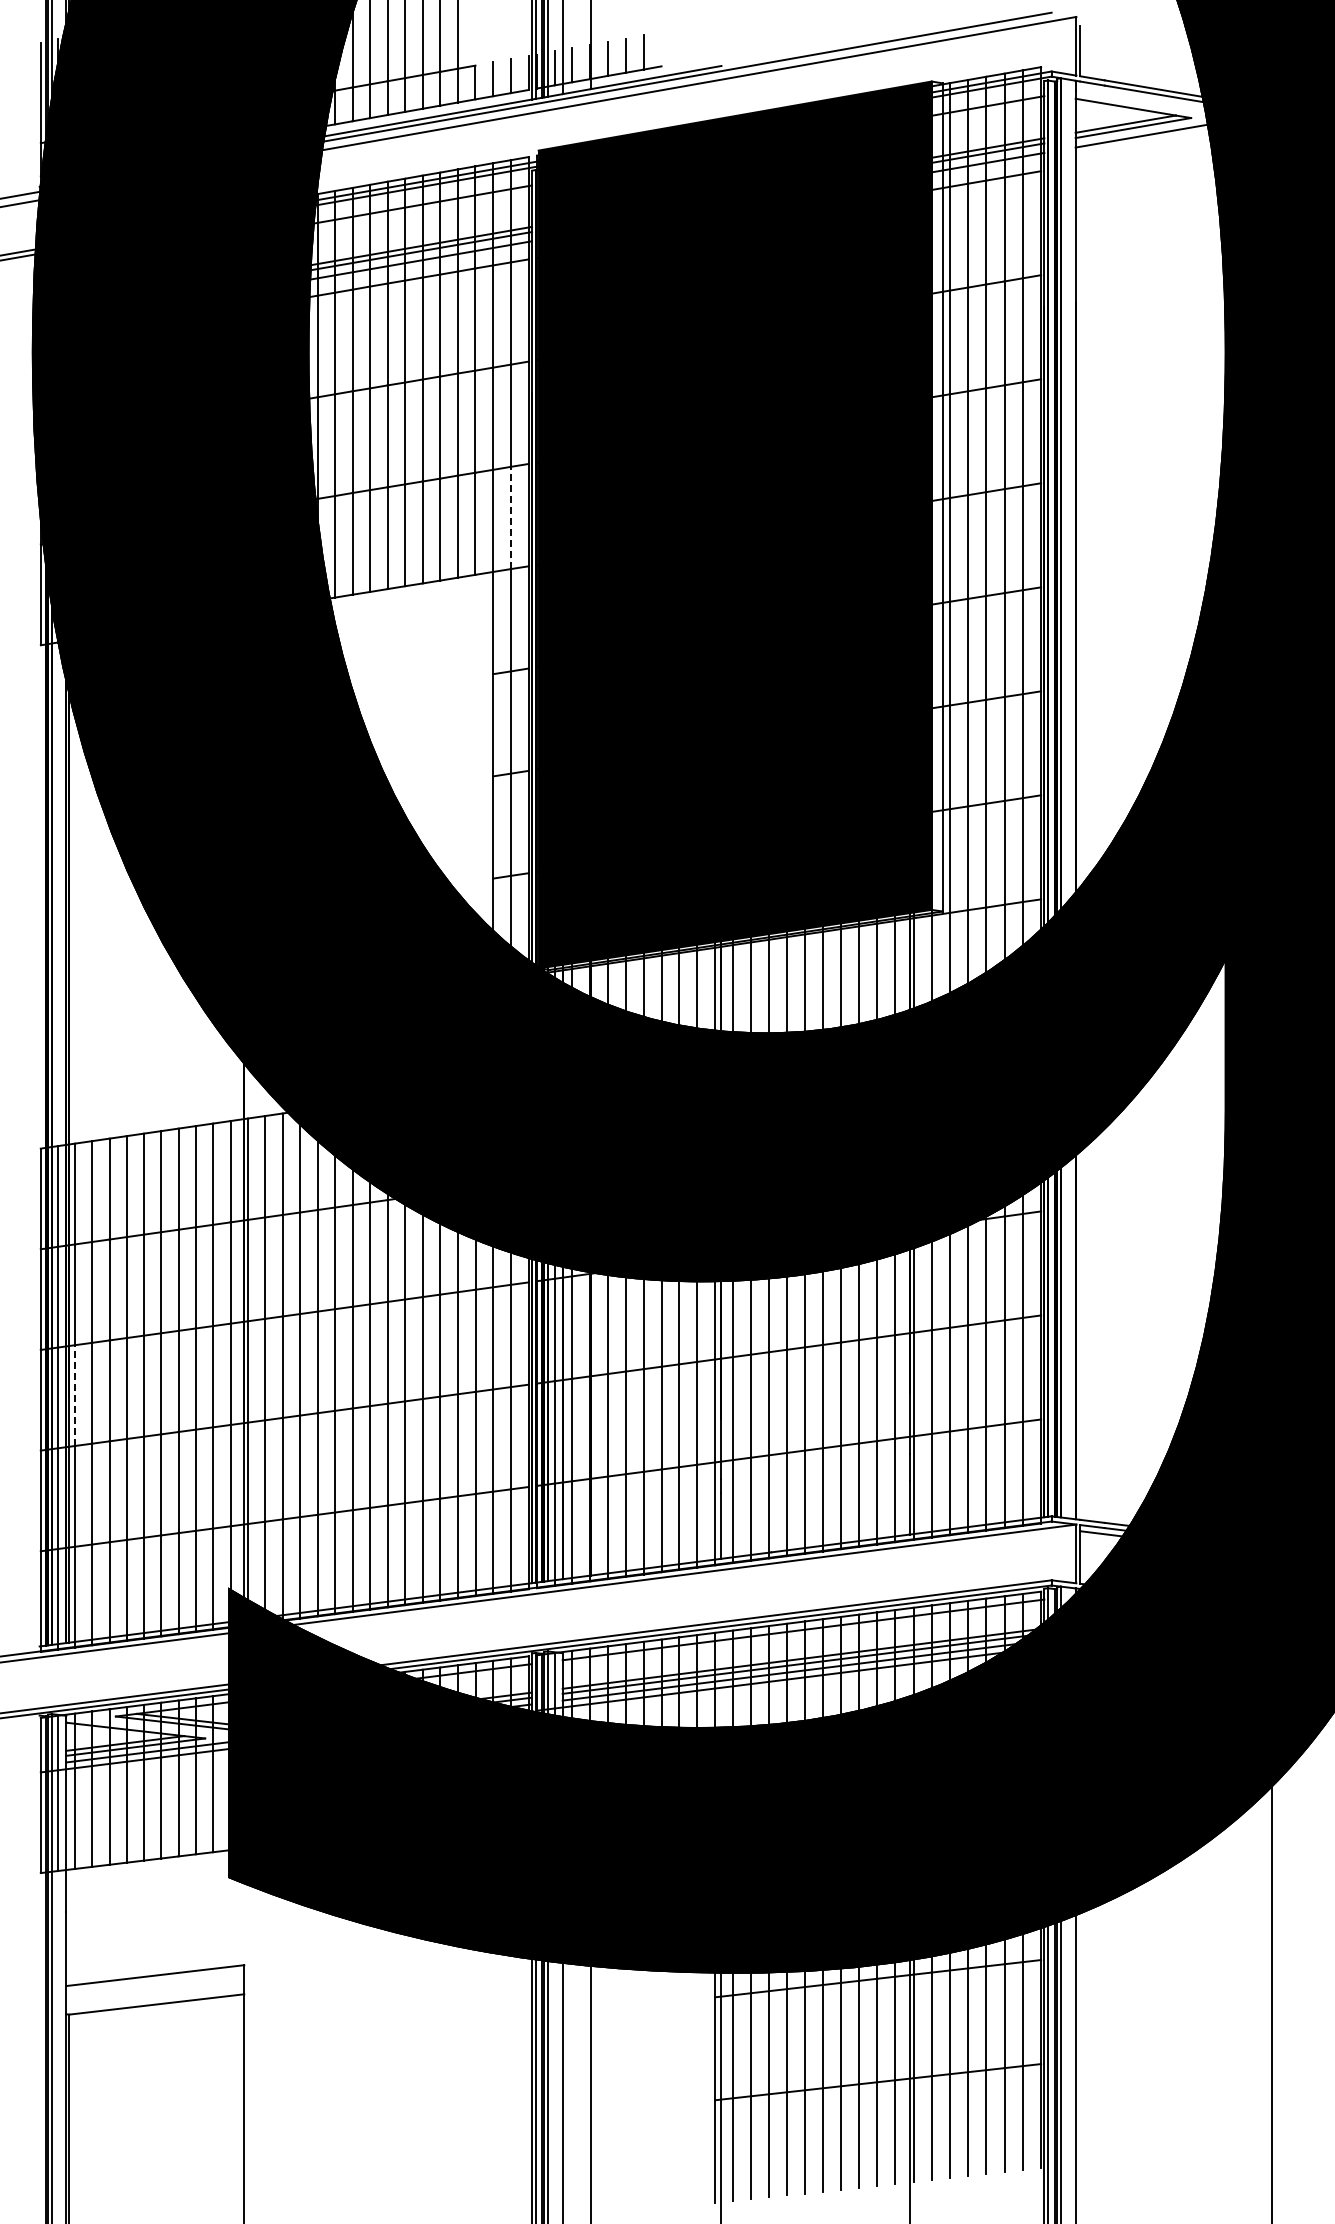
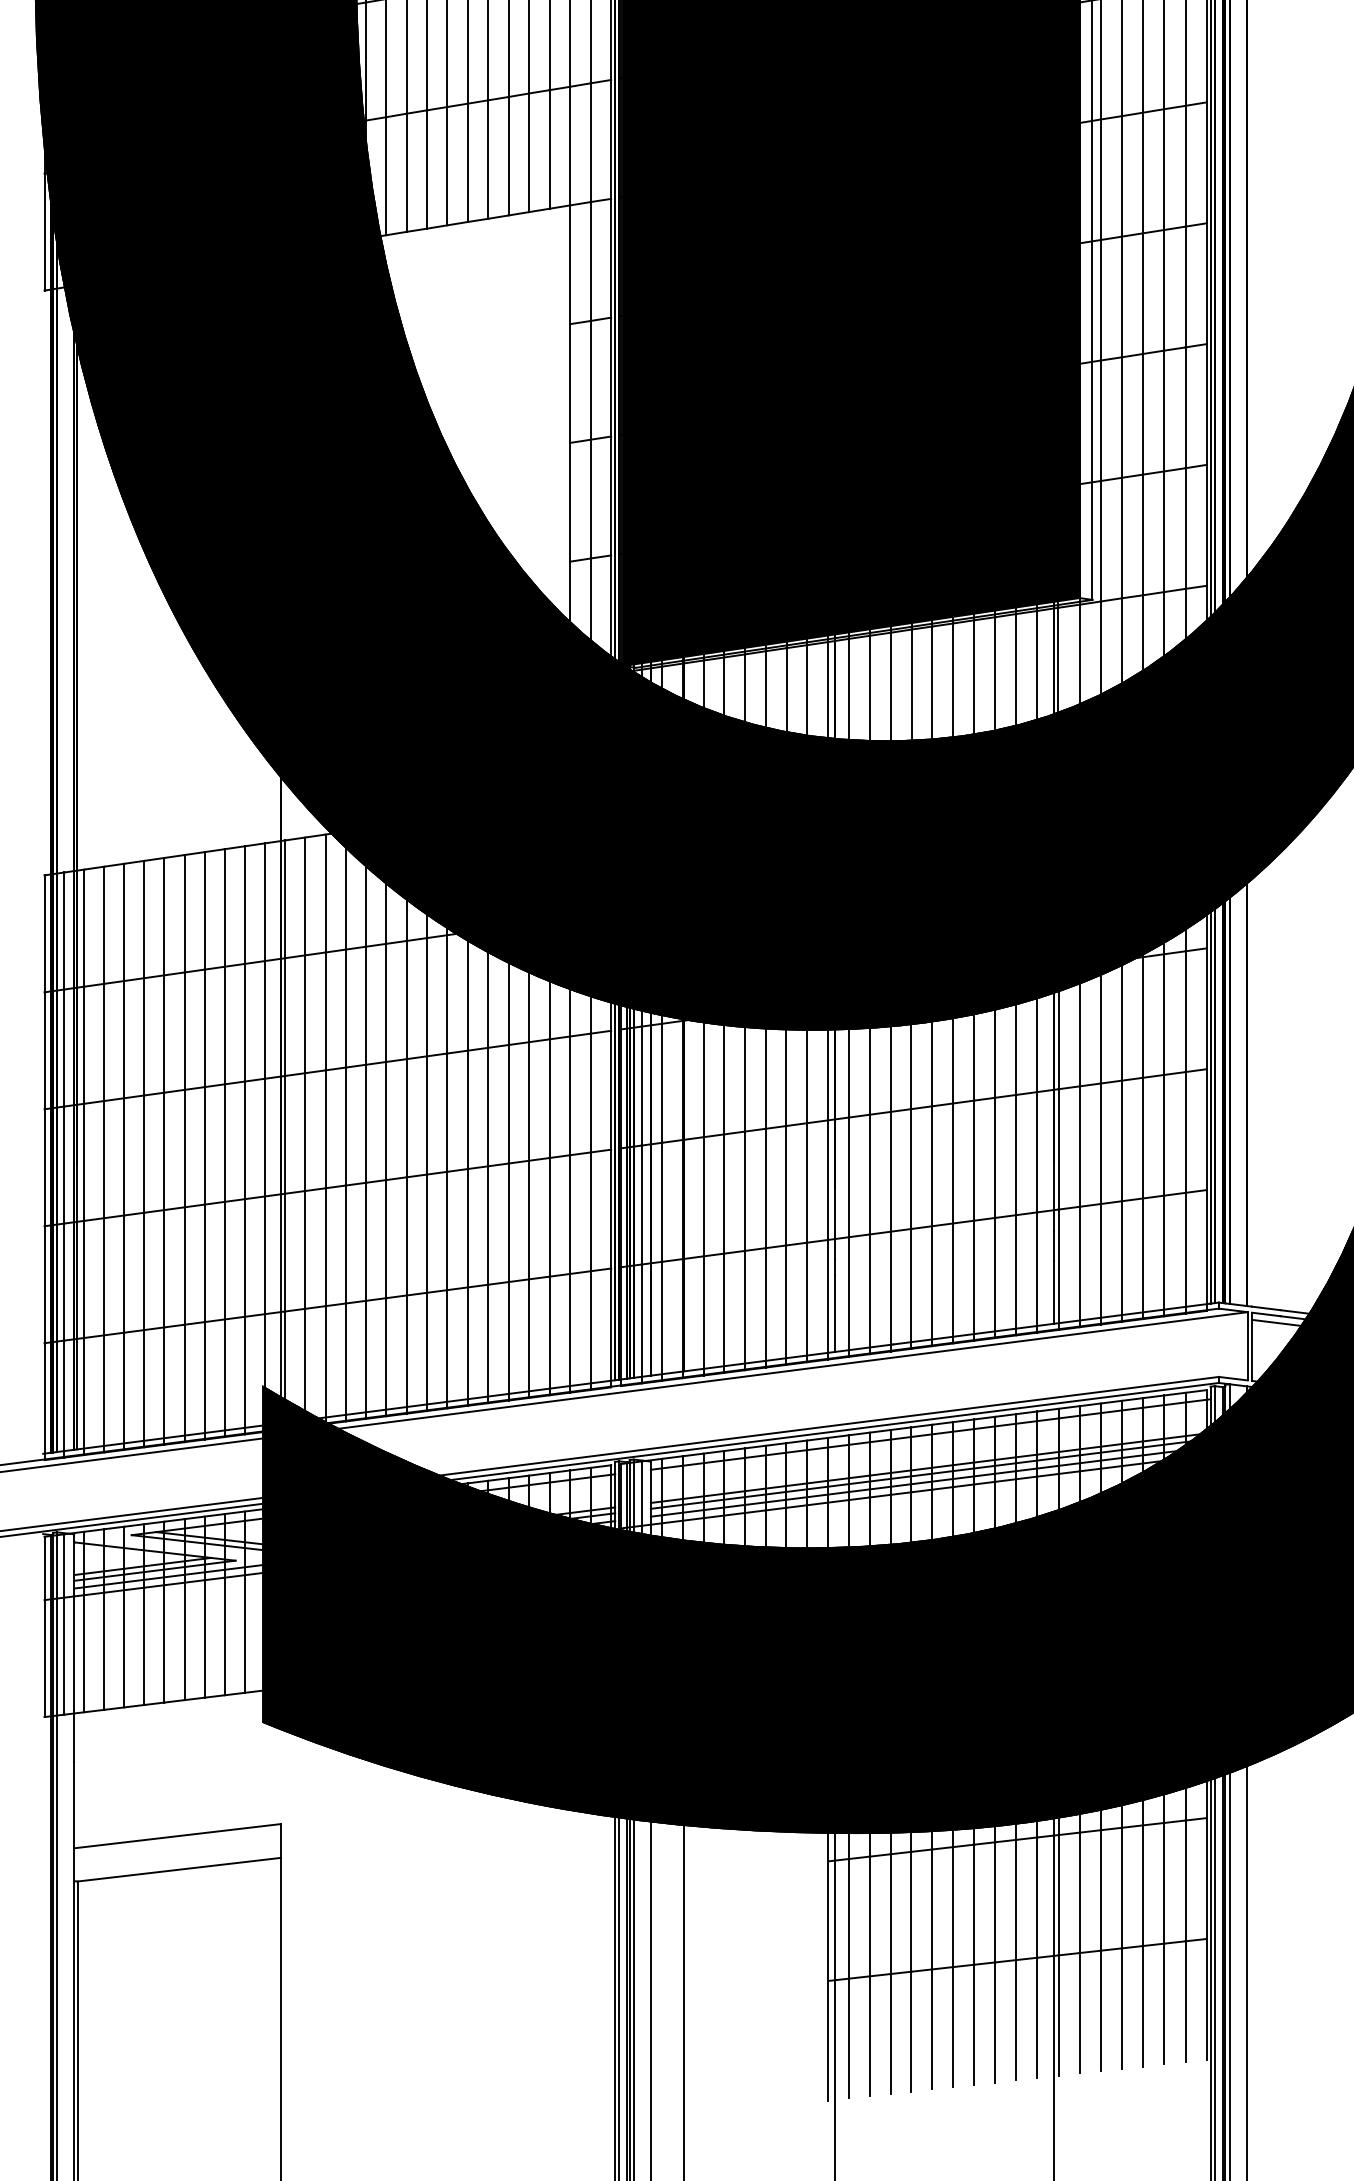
line: (510, 517) -> (590, 142), dashed -> solid
line: (75, 1395) -> (84, 1162), dashed -> solid

